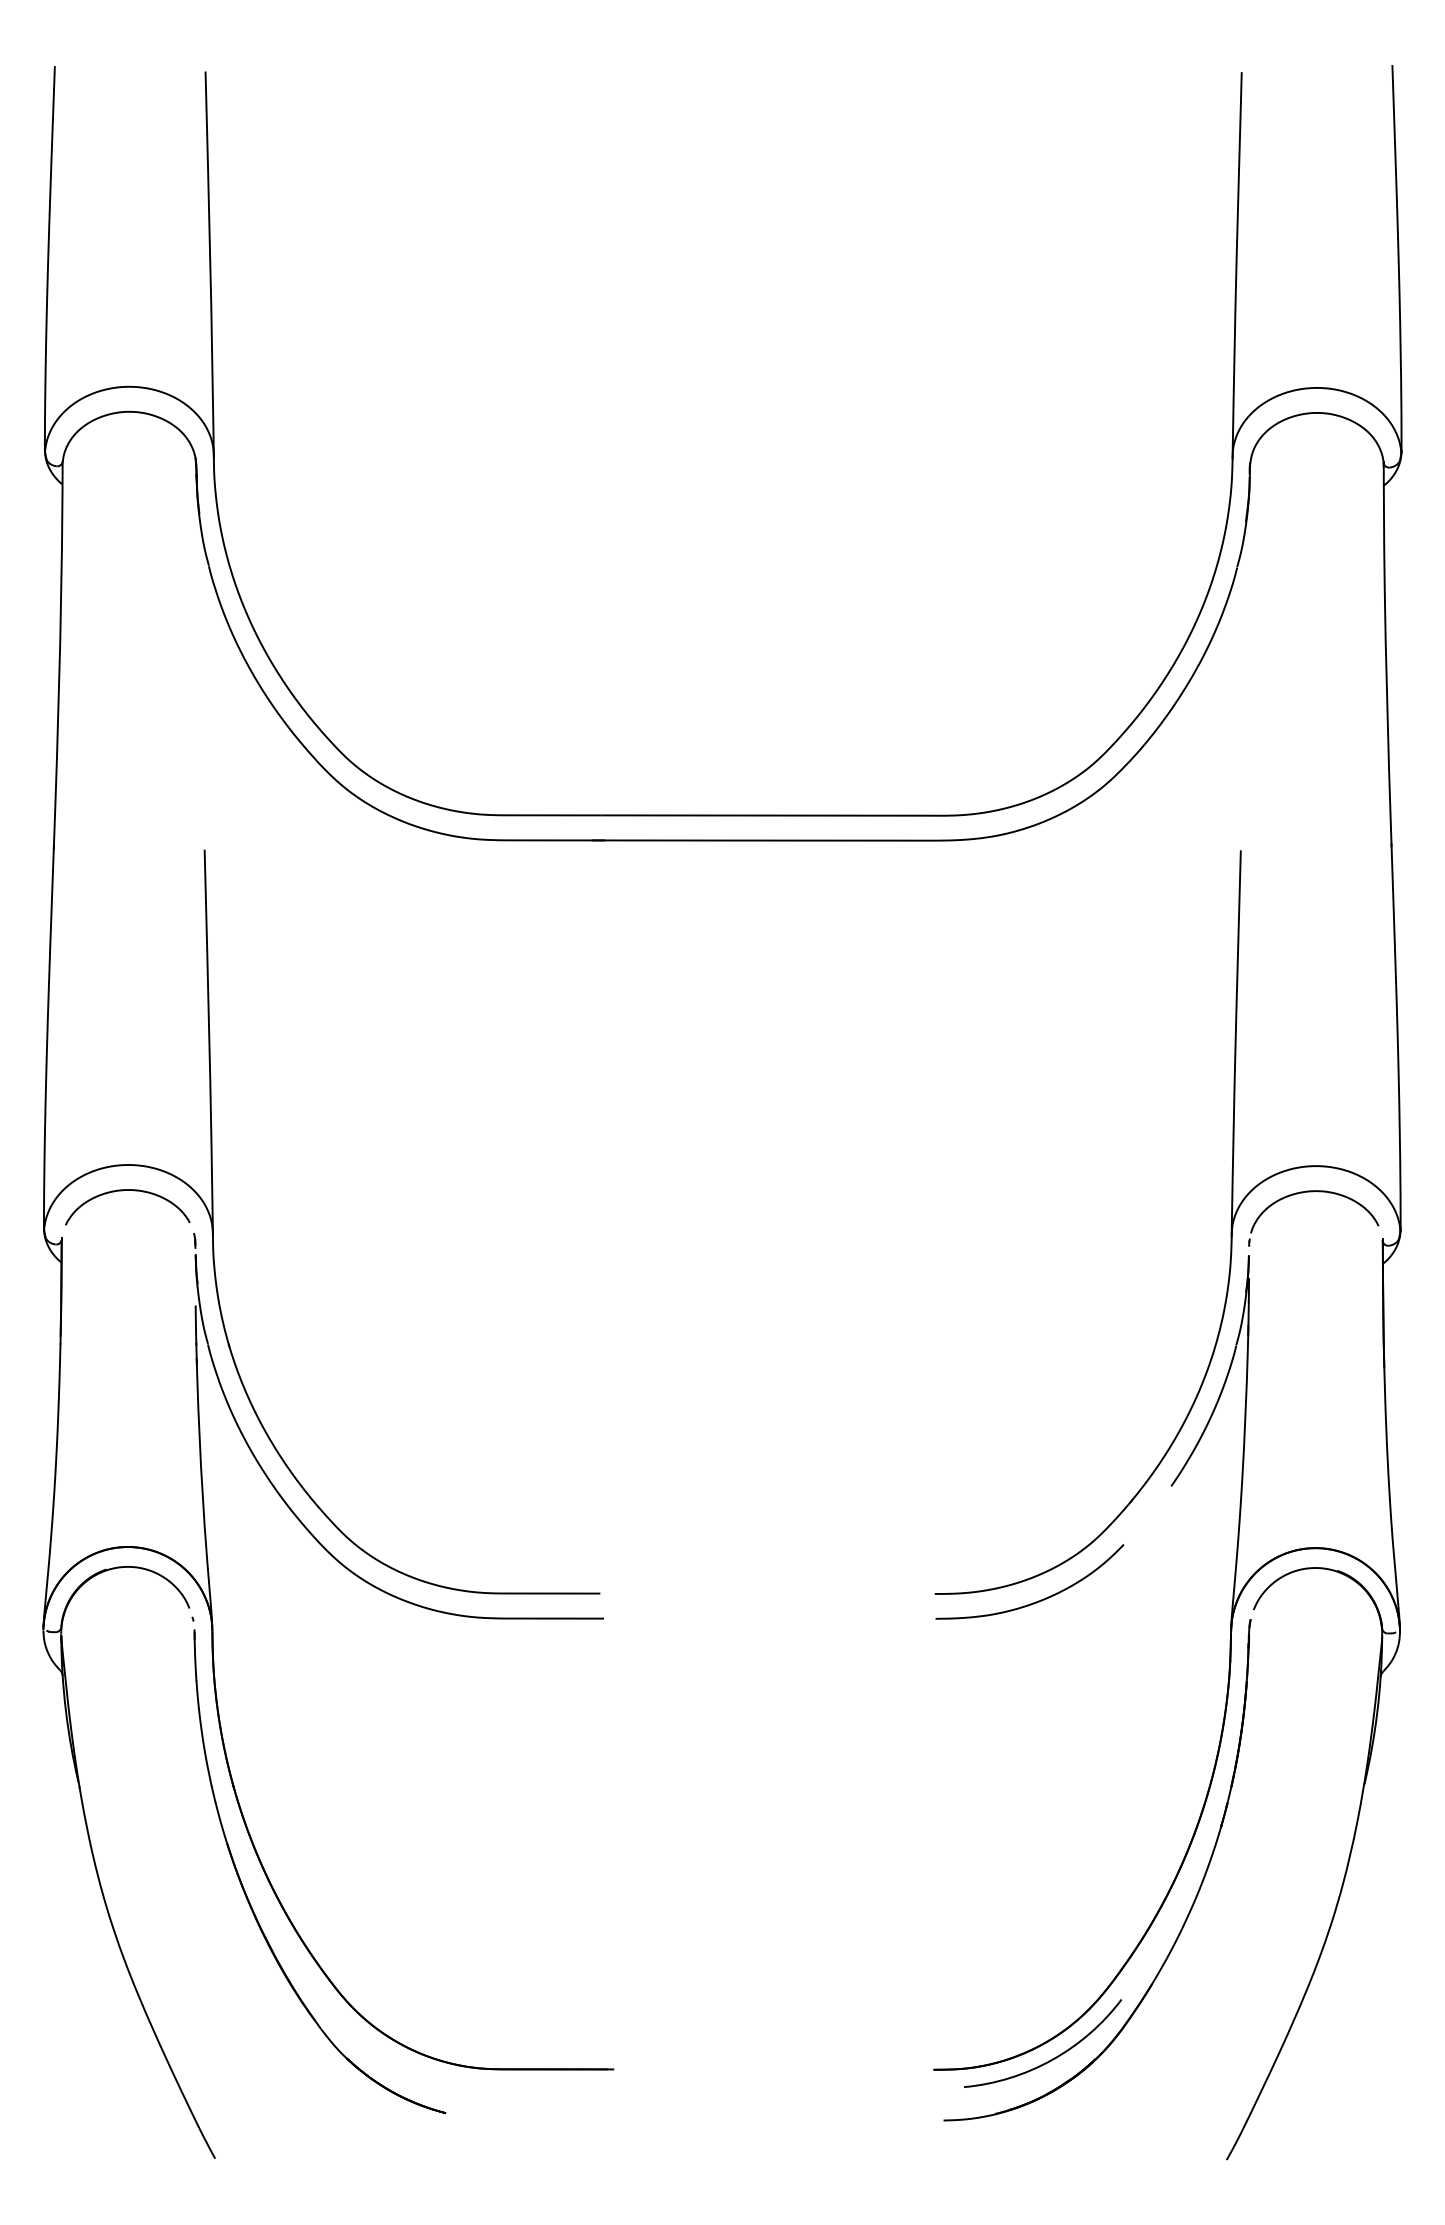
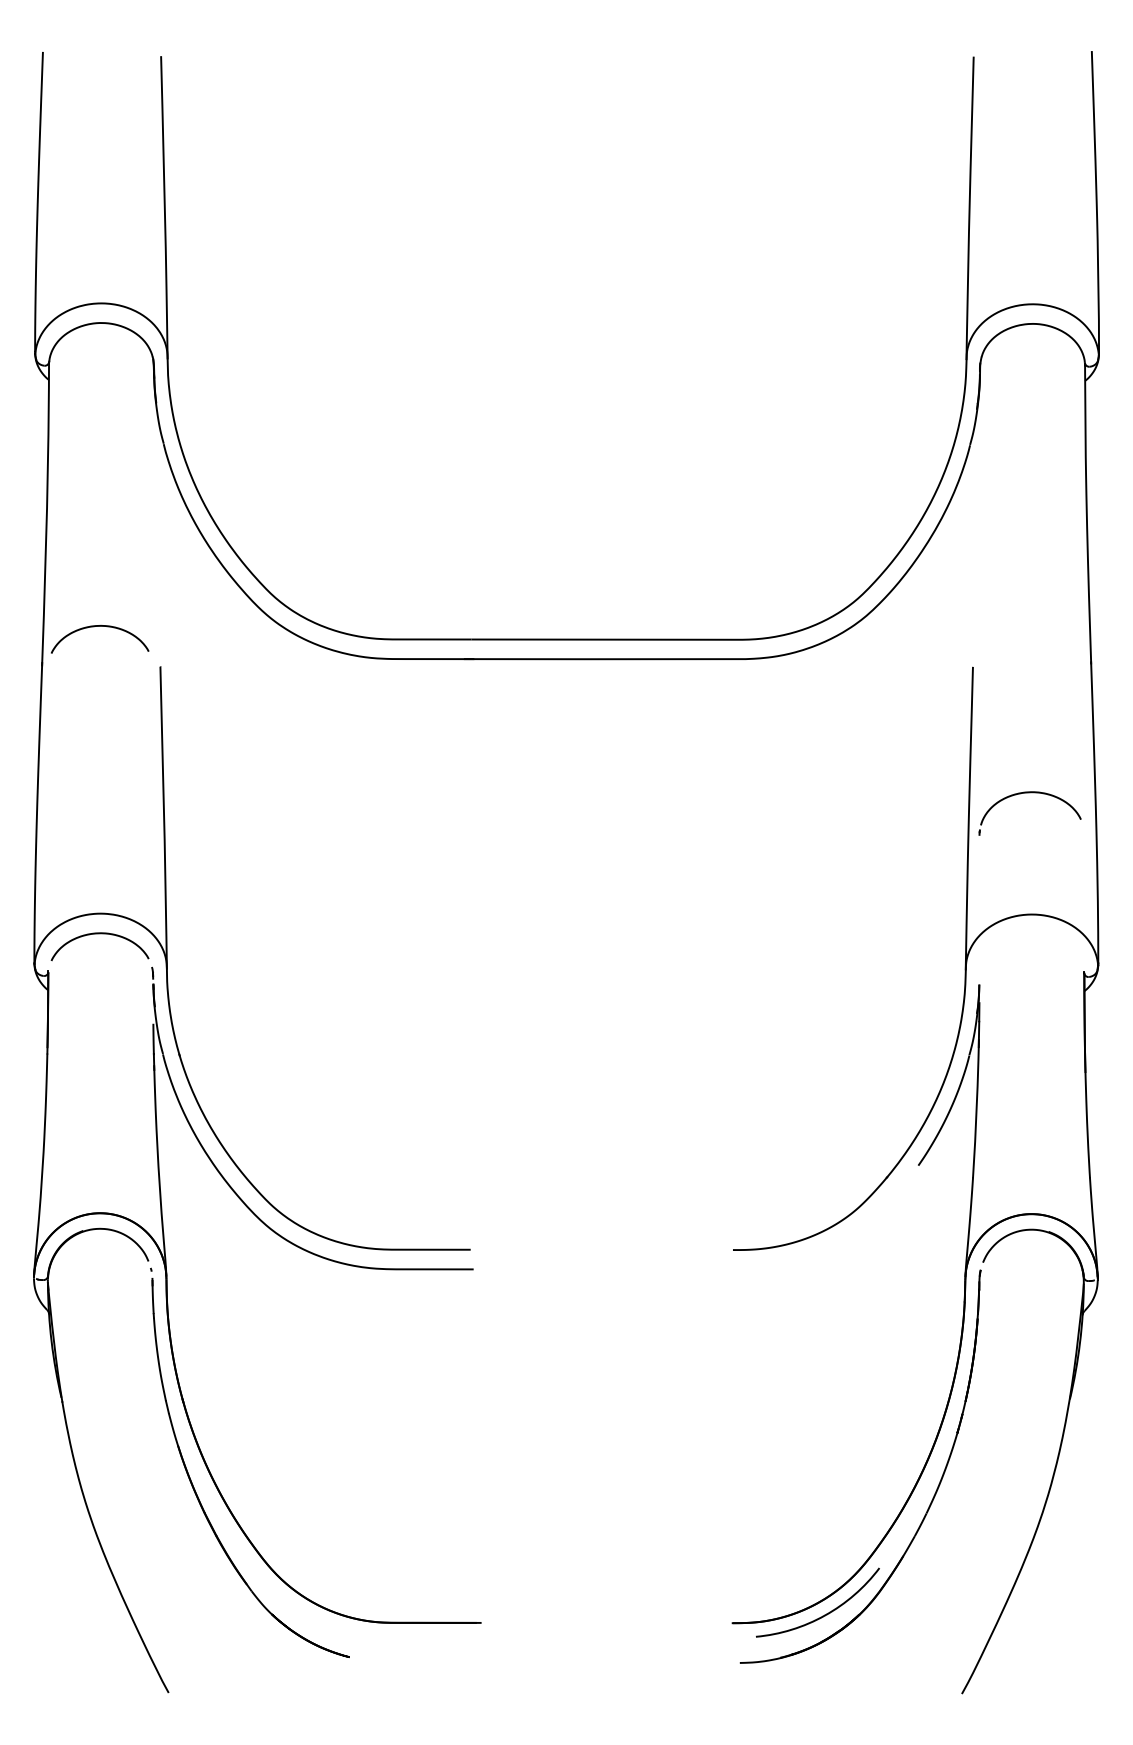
curve: (123, 799) -> (96, 627), added
part: (1313, 1192) -> (1029, 793), moved
curve: (1035, 1601) -> (811, 1255), removed

